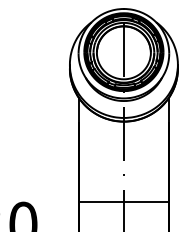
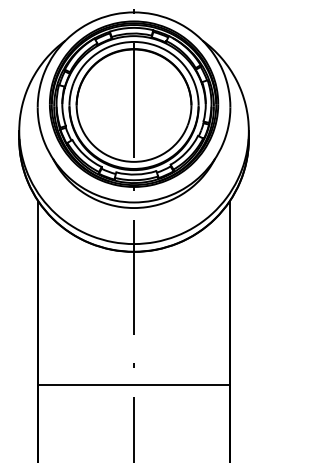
line: (123, 202) -> (133, 385), moved

